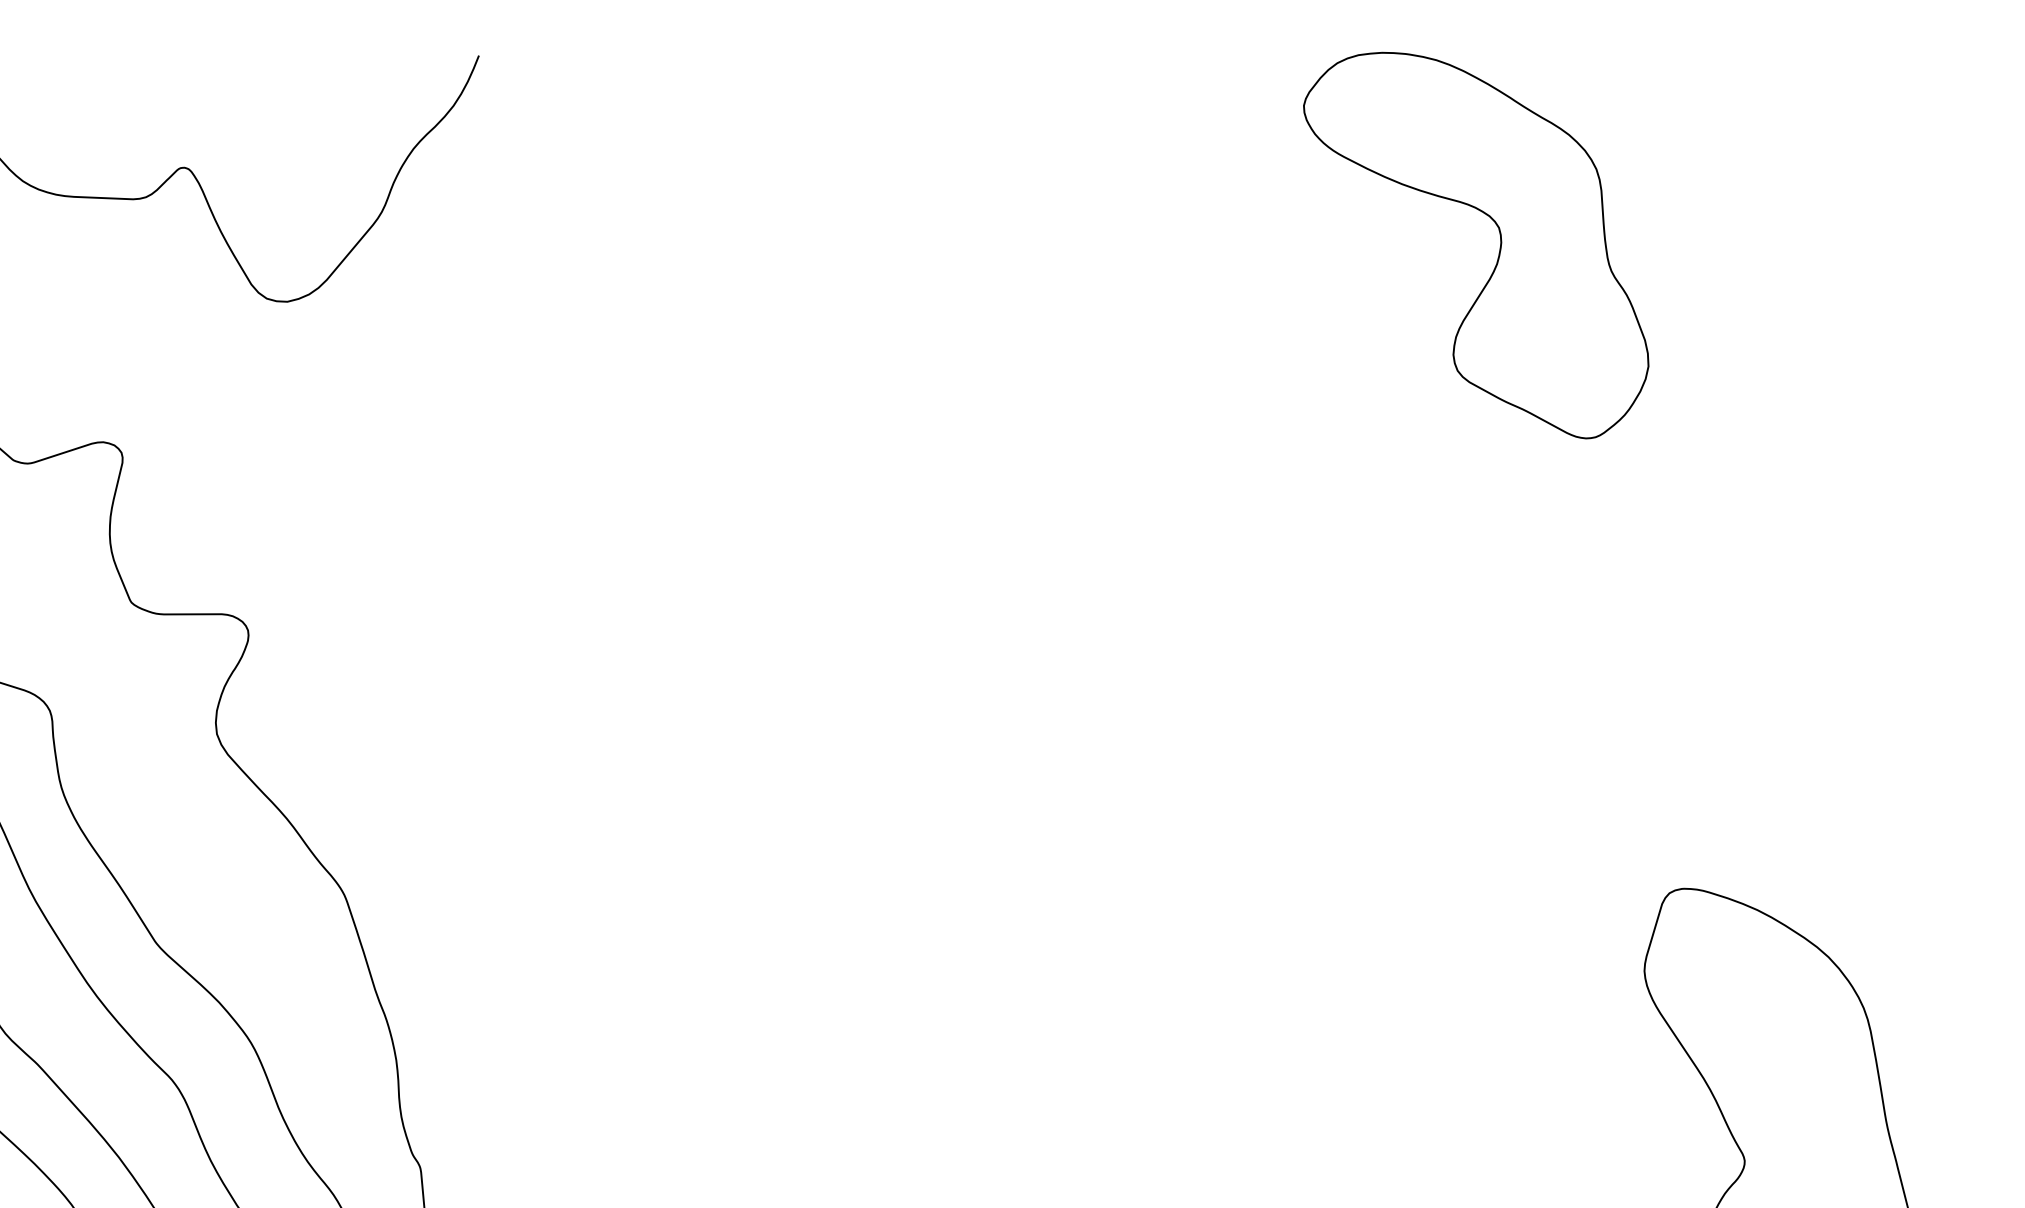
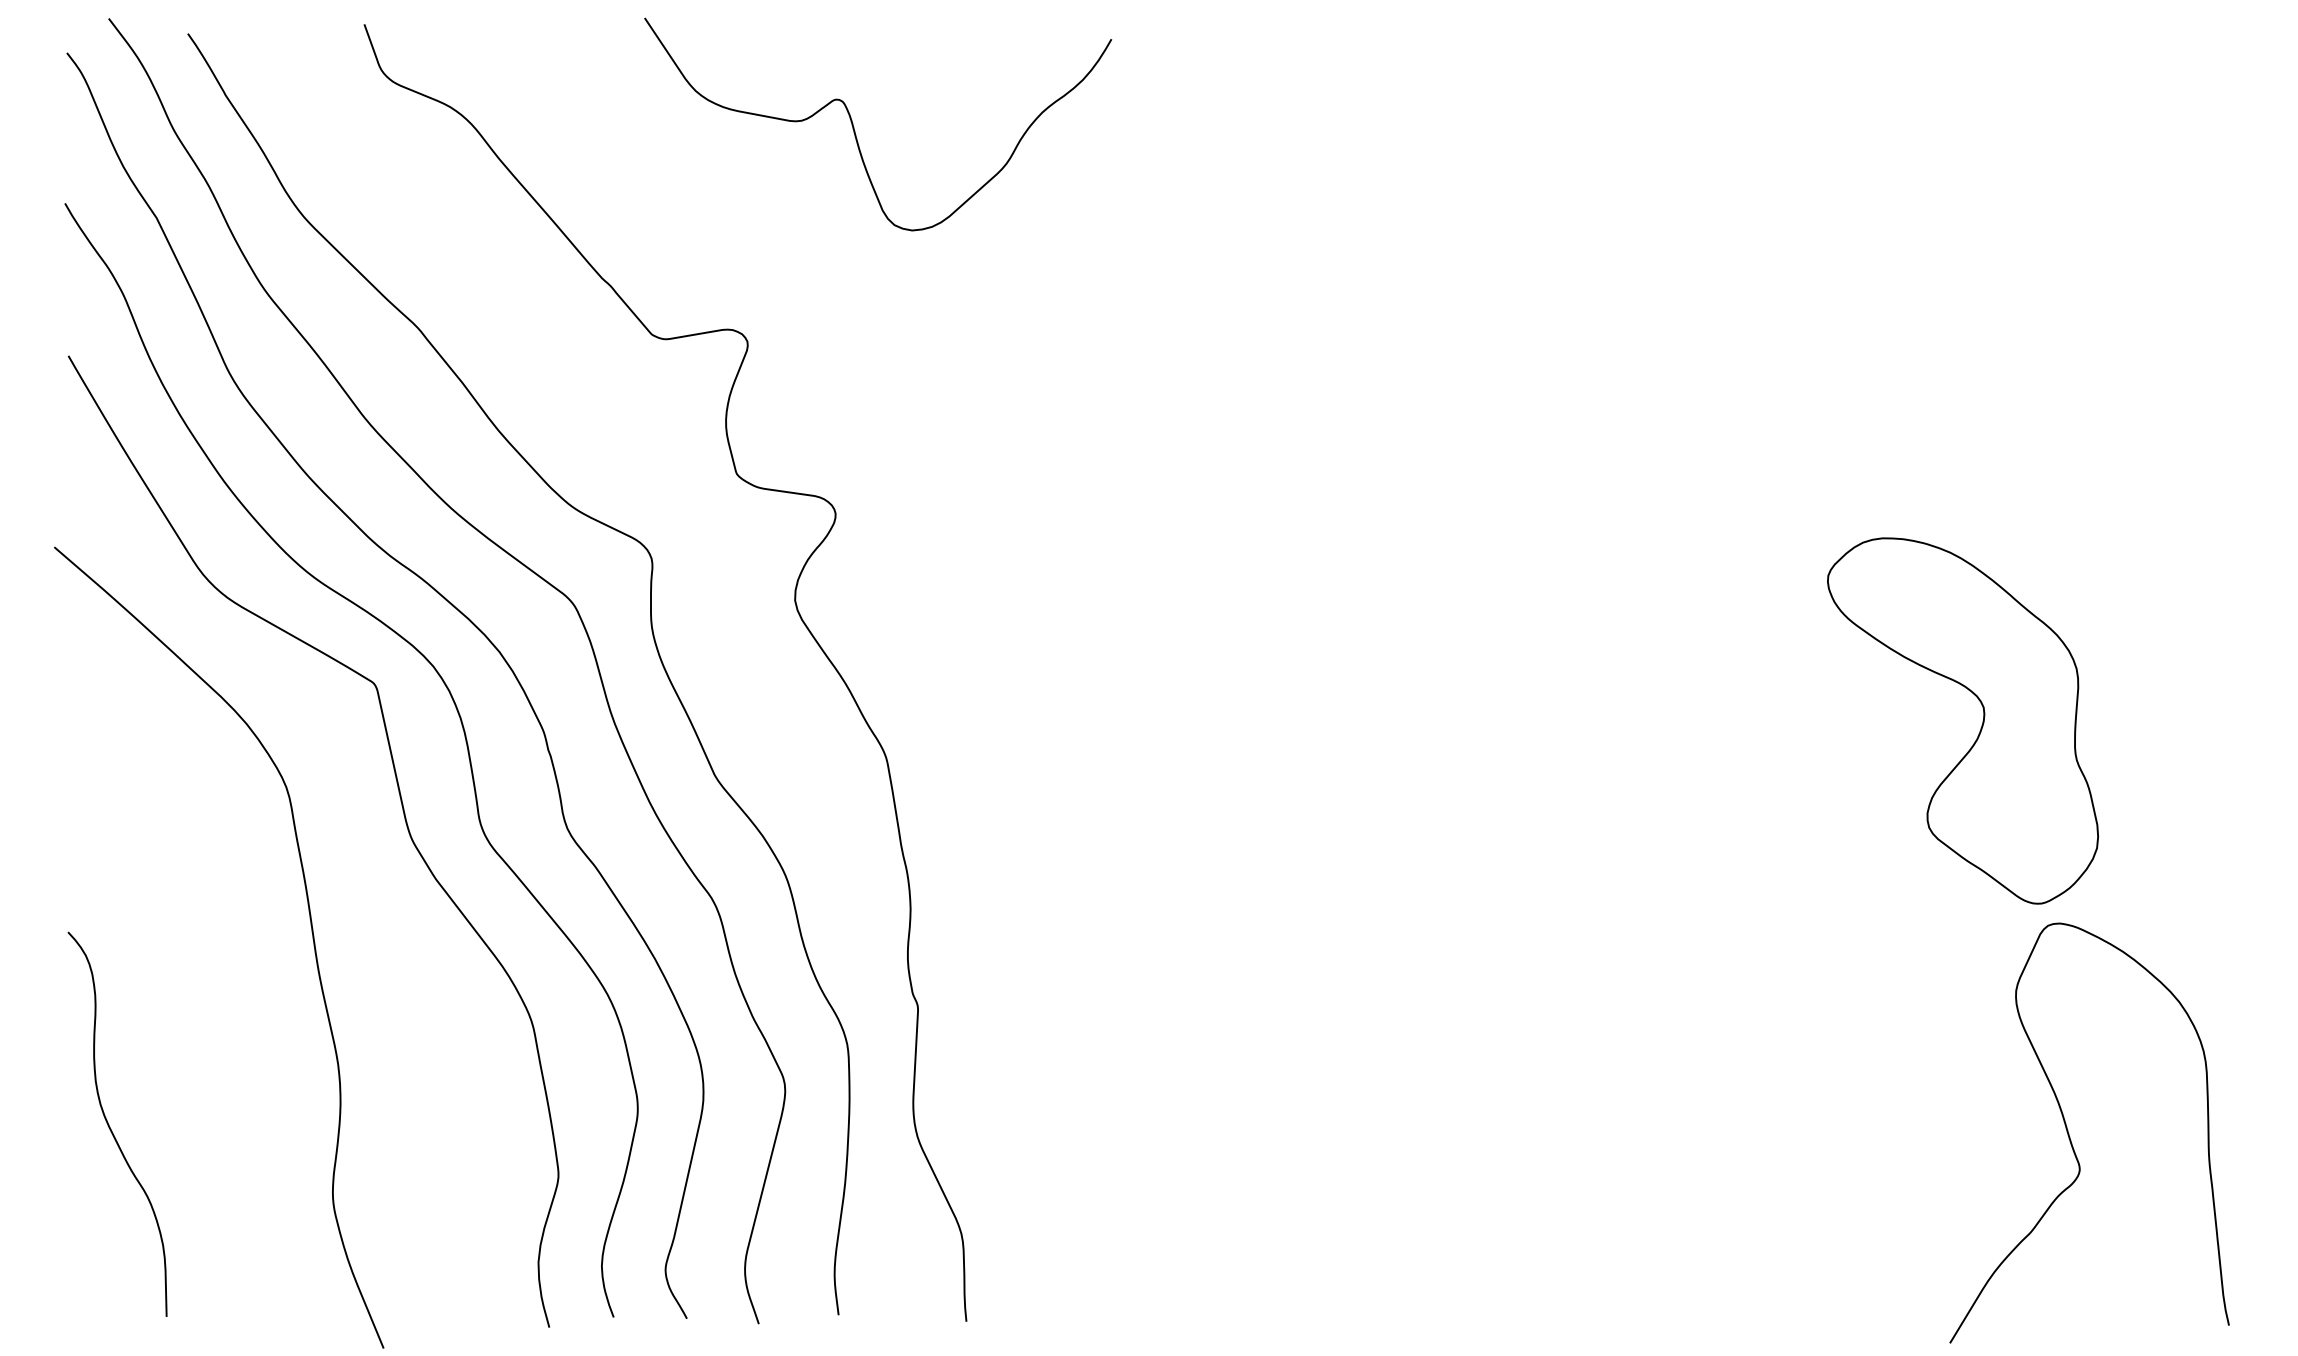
part: (1499, 248) -> (1981, 725), moved

